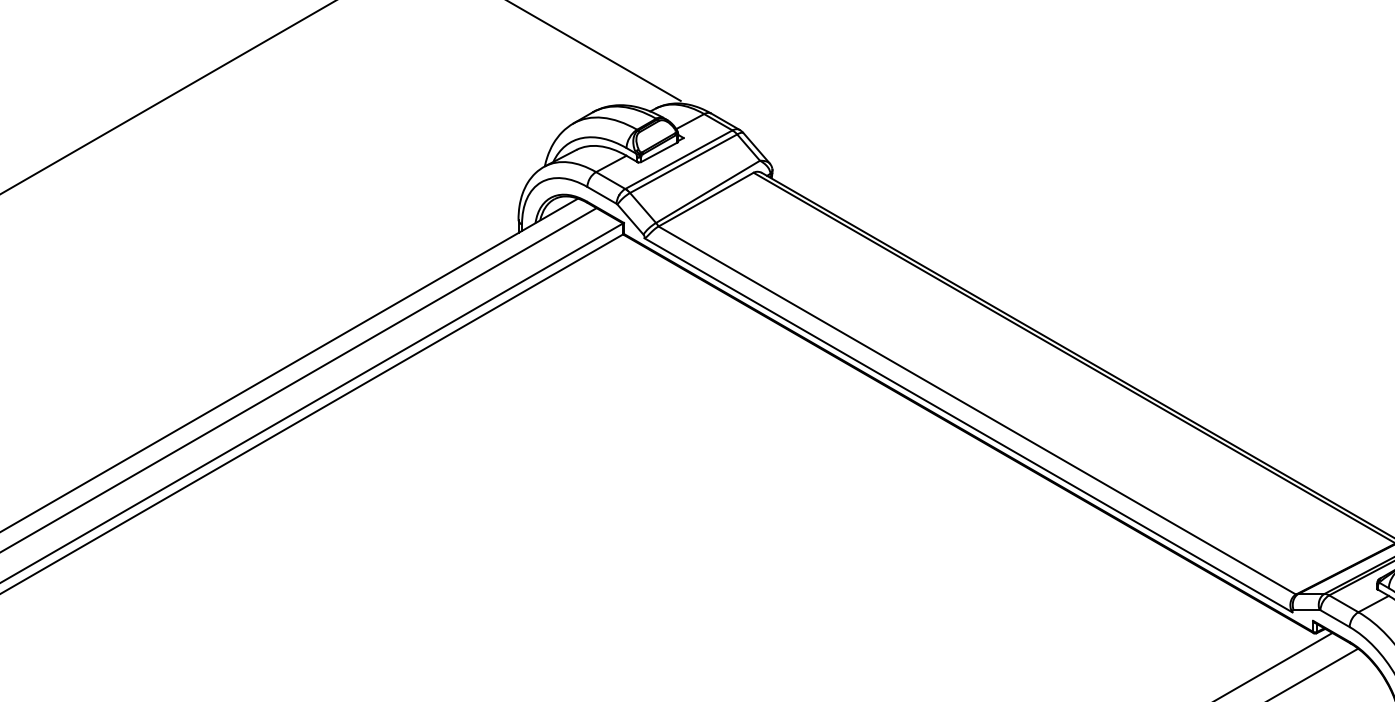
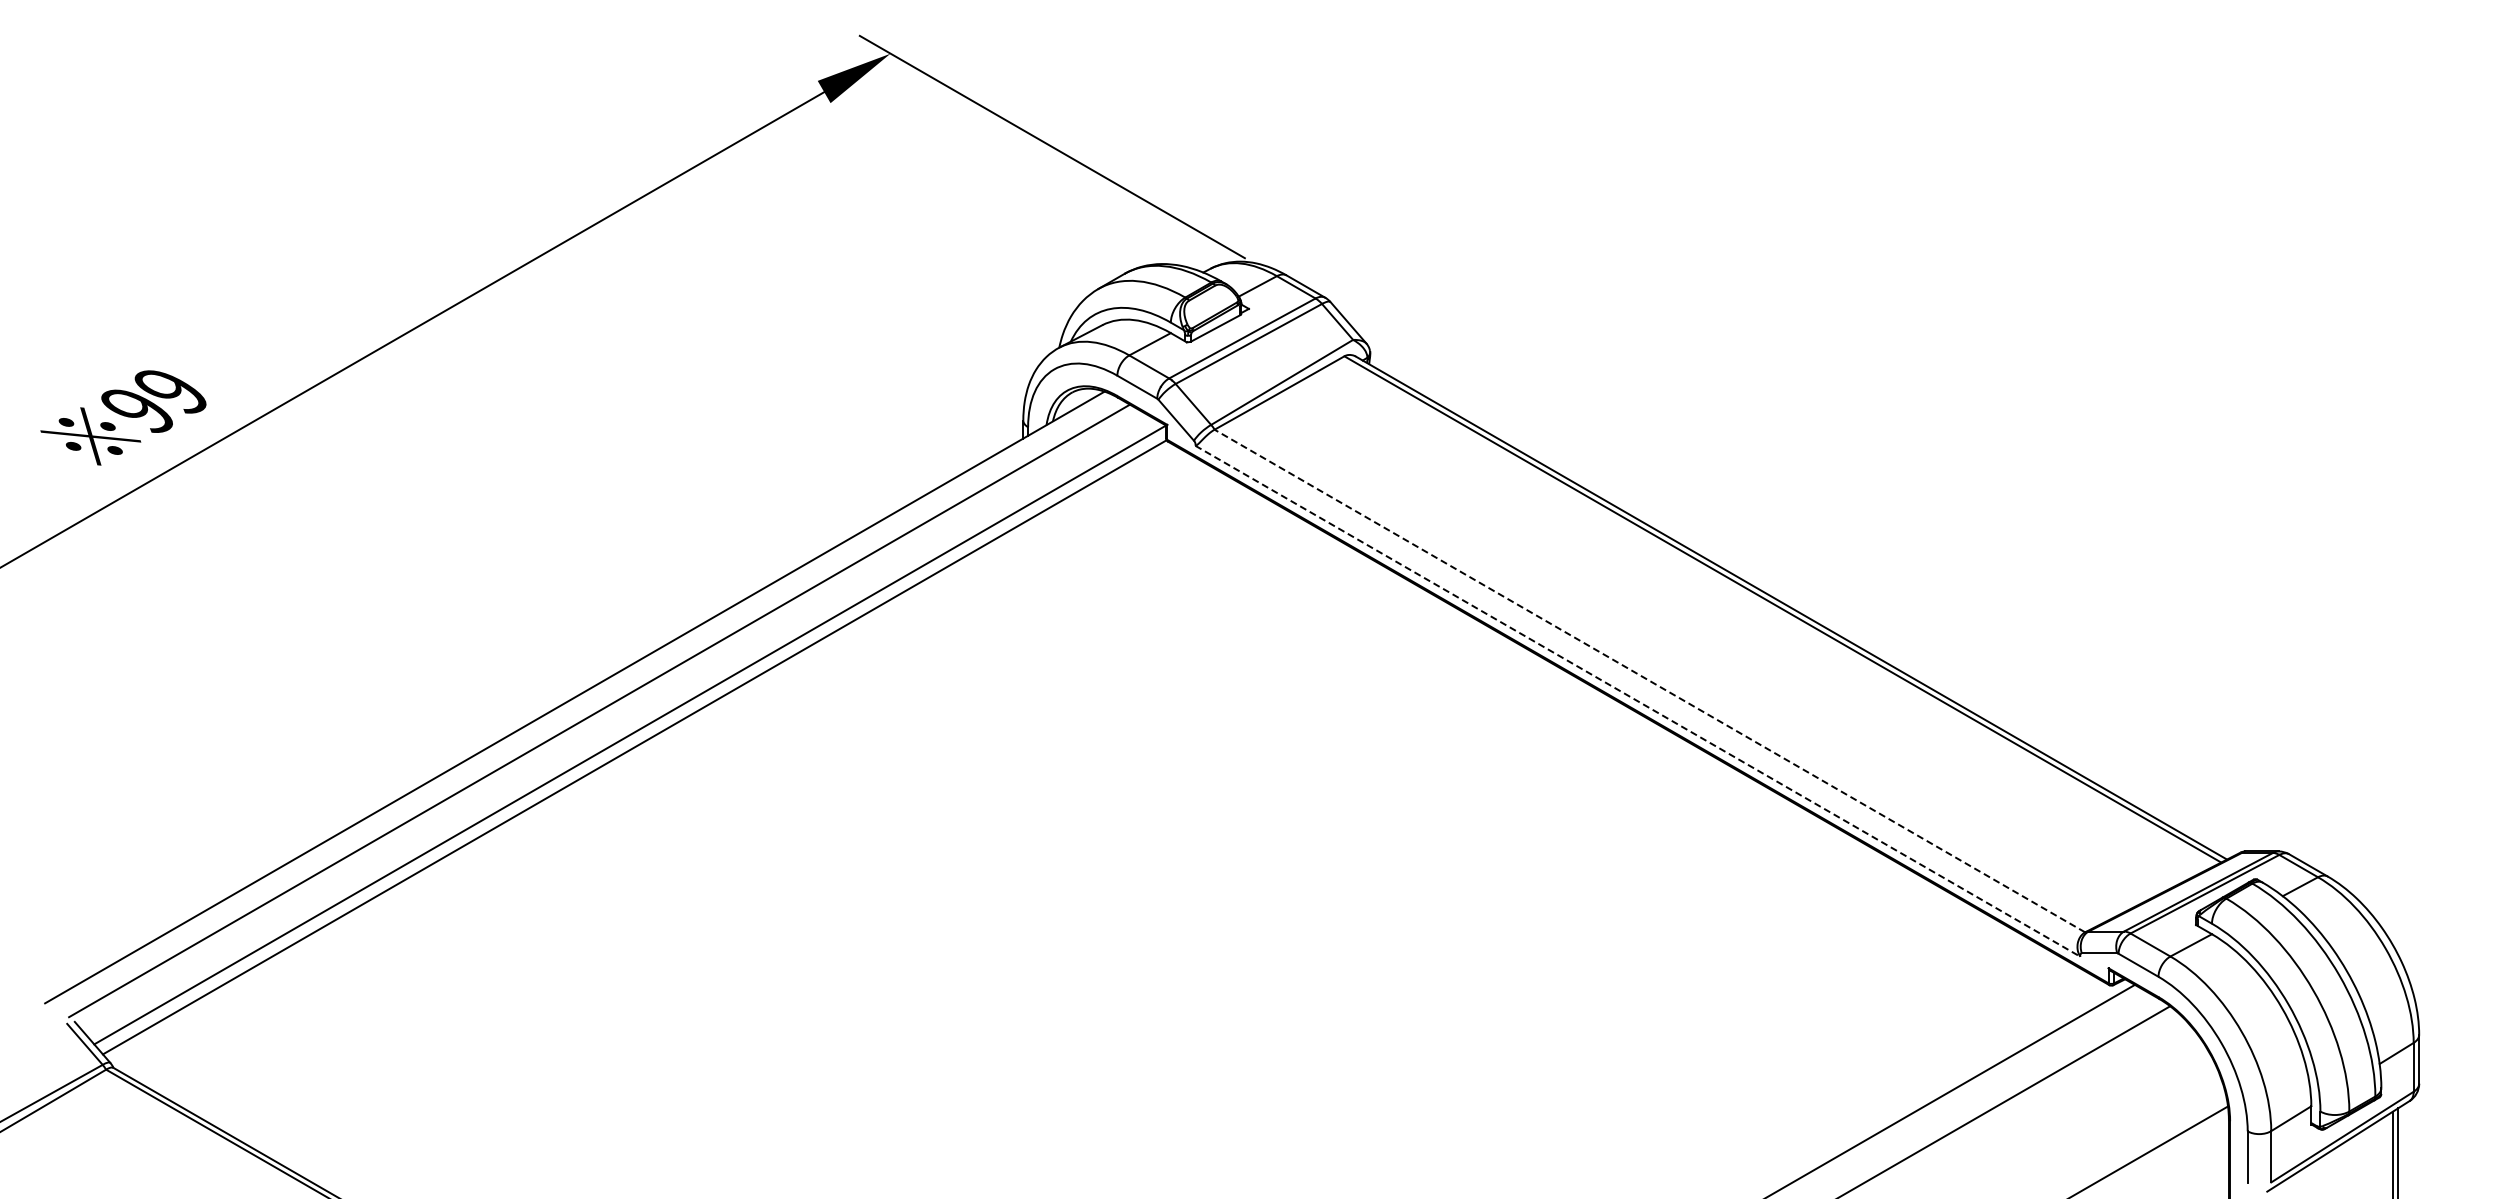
line: (977, 410) -> (1649, 681), solid -> dashed
line: (968, 425) -> (1637, 701), solid -> dashed

